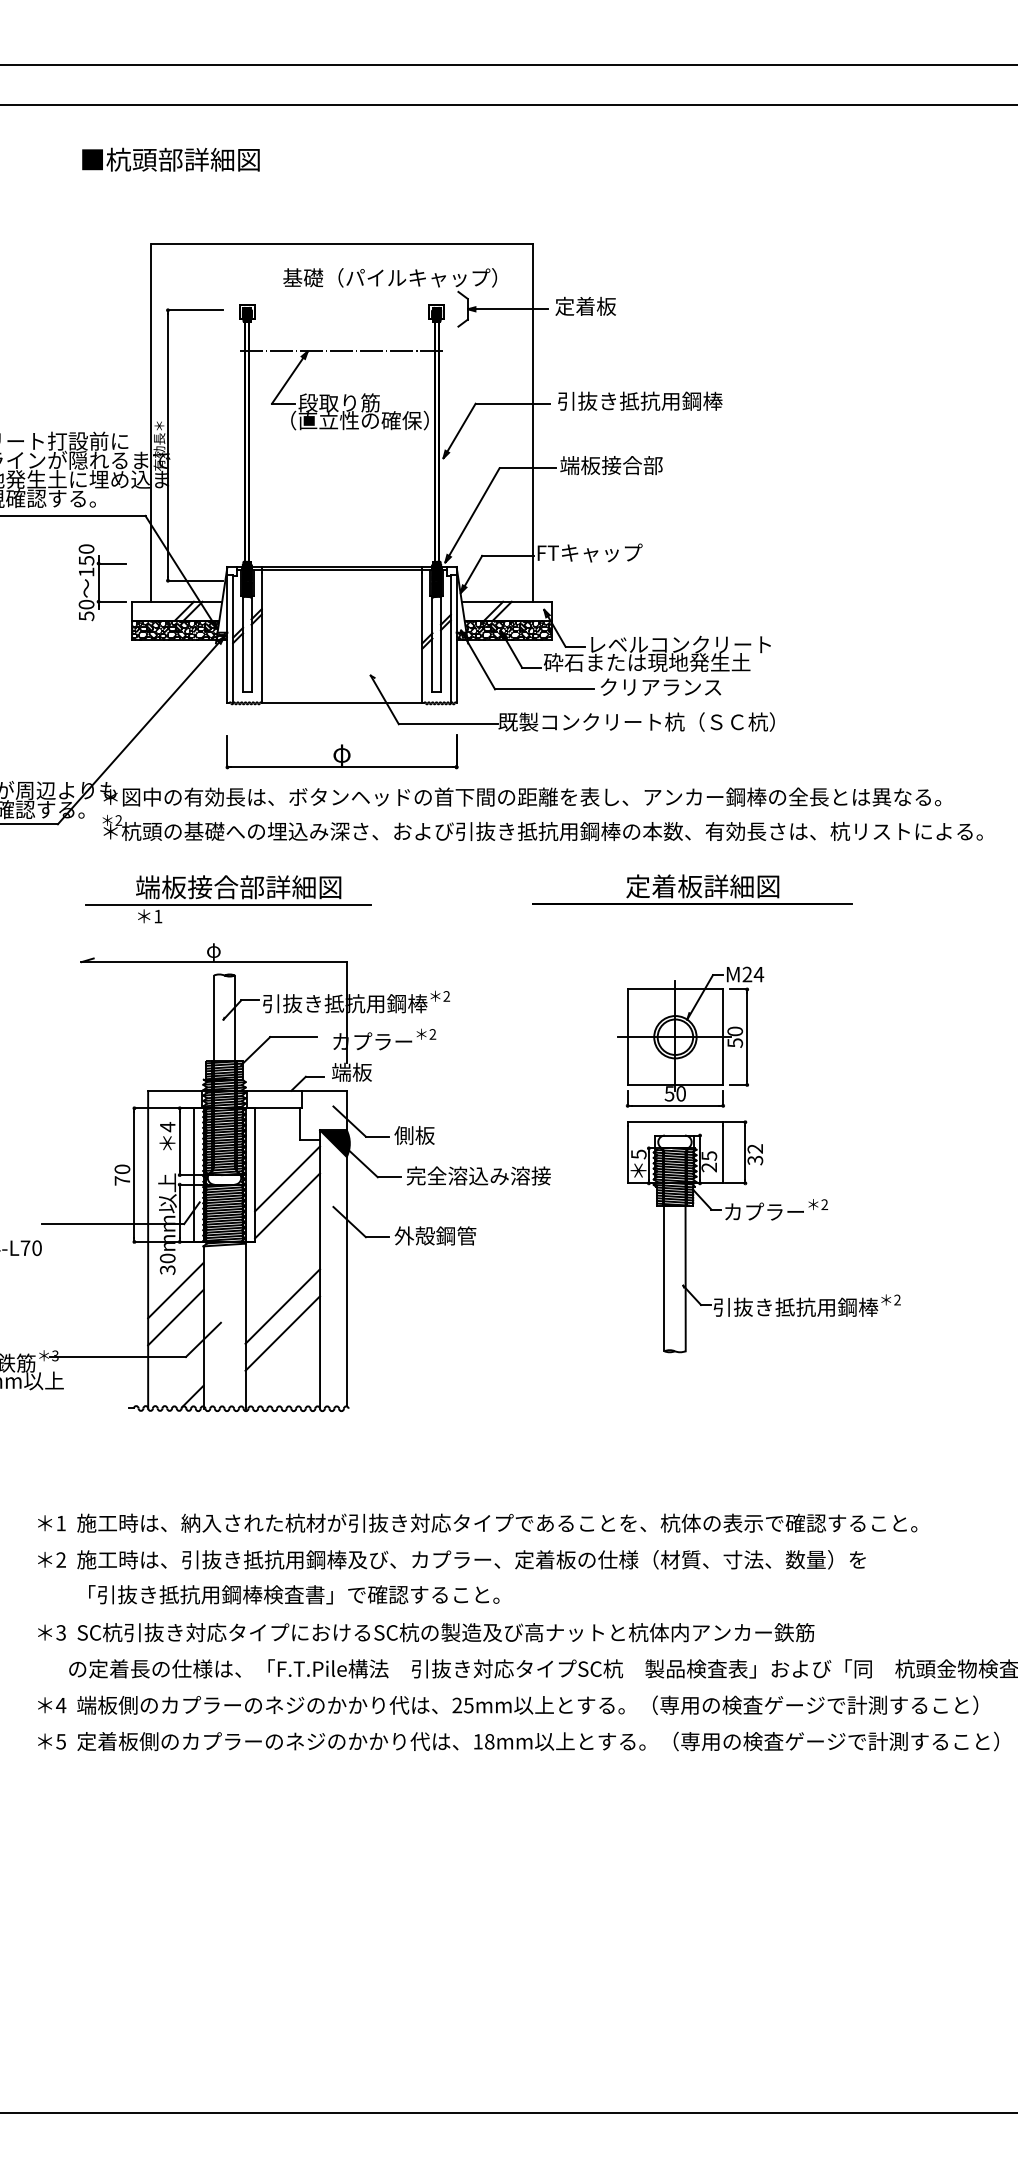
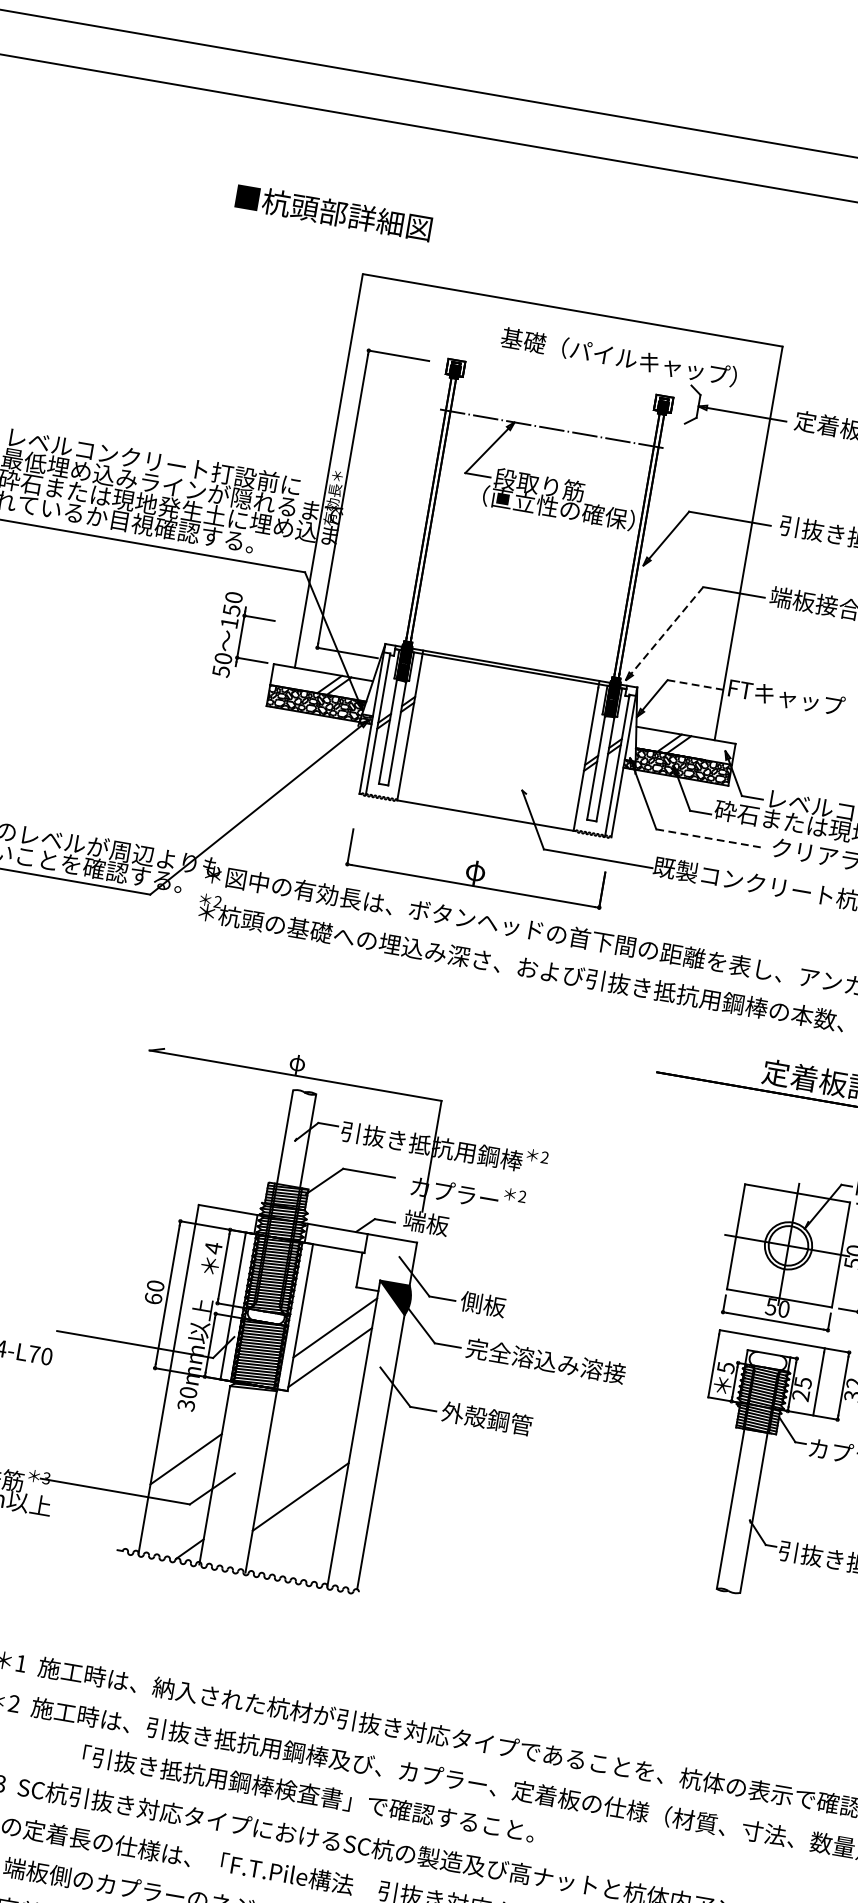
text: (170, 159) -> (333, 212), moved
line: (472, 515) -> (664, 633), solid -> dashed
line: (508, 555) -> (696, 684), solid -> dashed
line: (544, 689) -> (710, 838), solid -> dashed
part: (228, 899) -> (323, 1009), removed
text: (122, 1180) -> (153, 1298), 70 -> 60
line: (175, 1290) -> (190, 1429), removed
line: (282, 1306) -> (305, 1467), removed
text: (294, 1594) -> (309, 1793), moved

